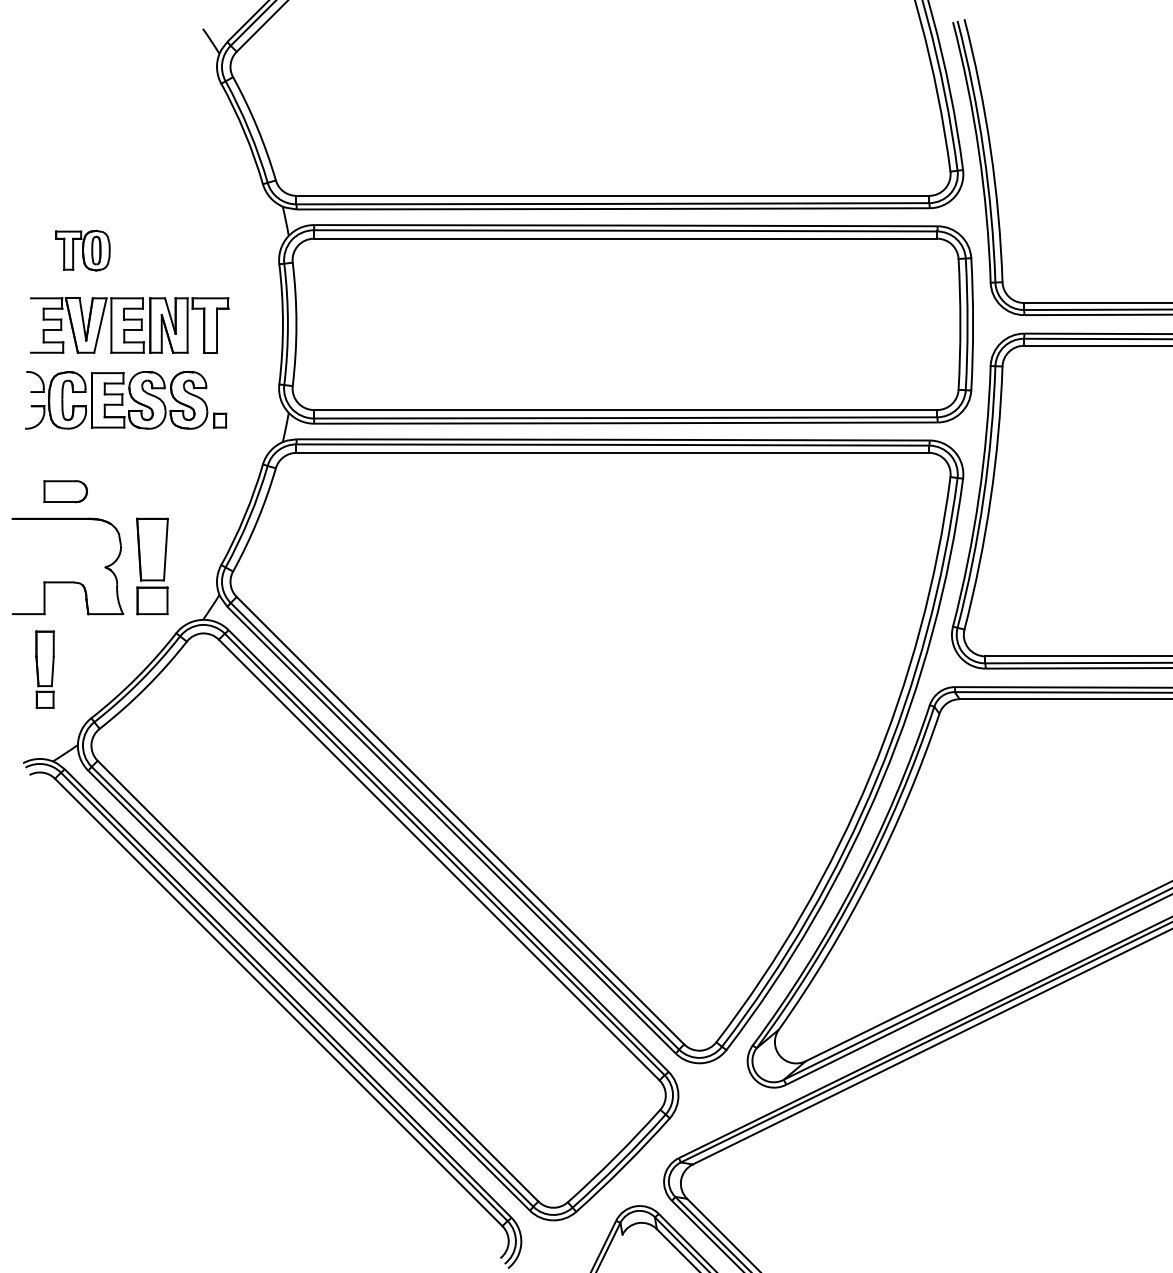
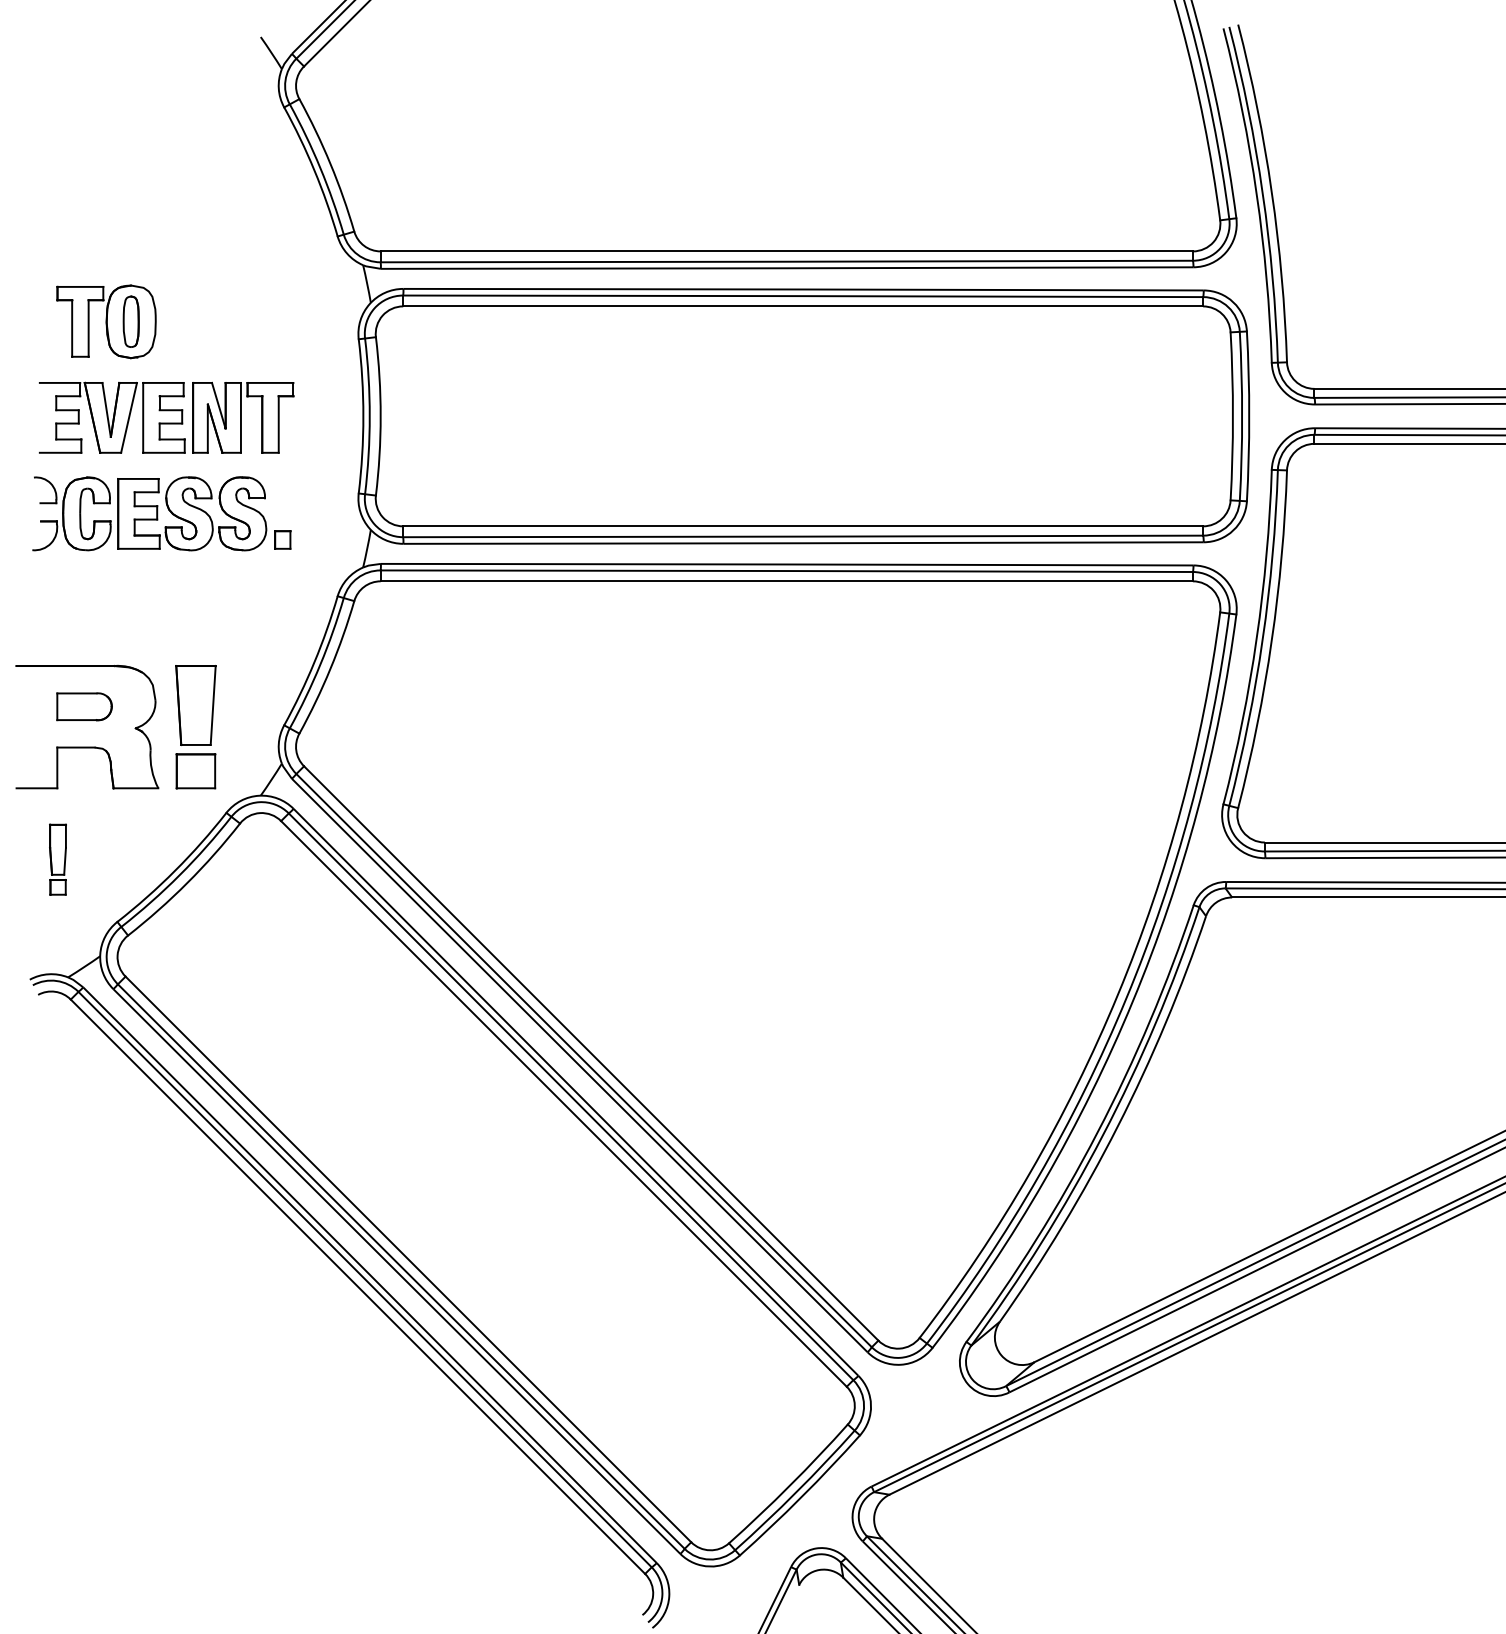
part: (82, 250) -> (106, 321), size x1.43
part: (65, 491) -> (84, 706), moved
part: (44, 669) -> (57, 859), size x0.71

